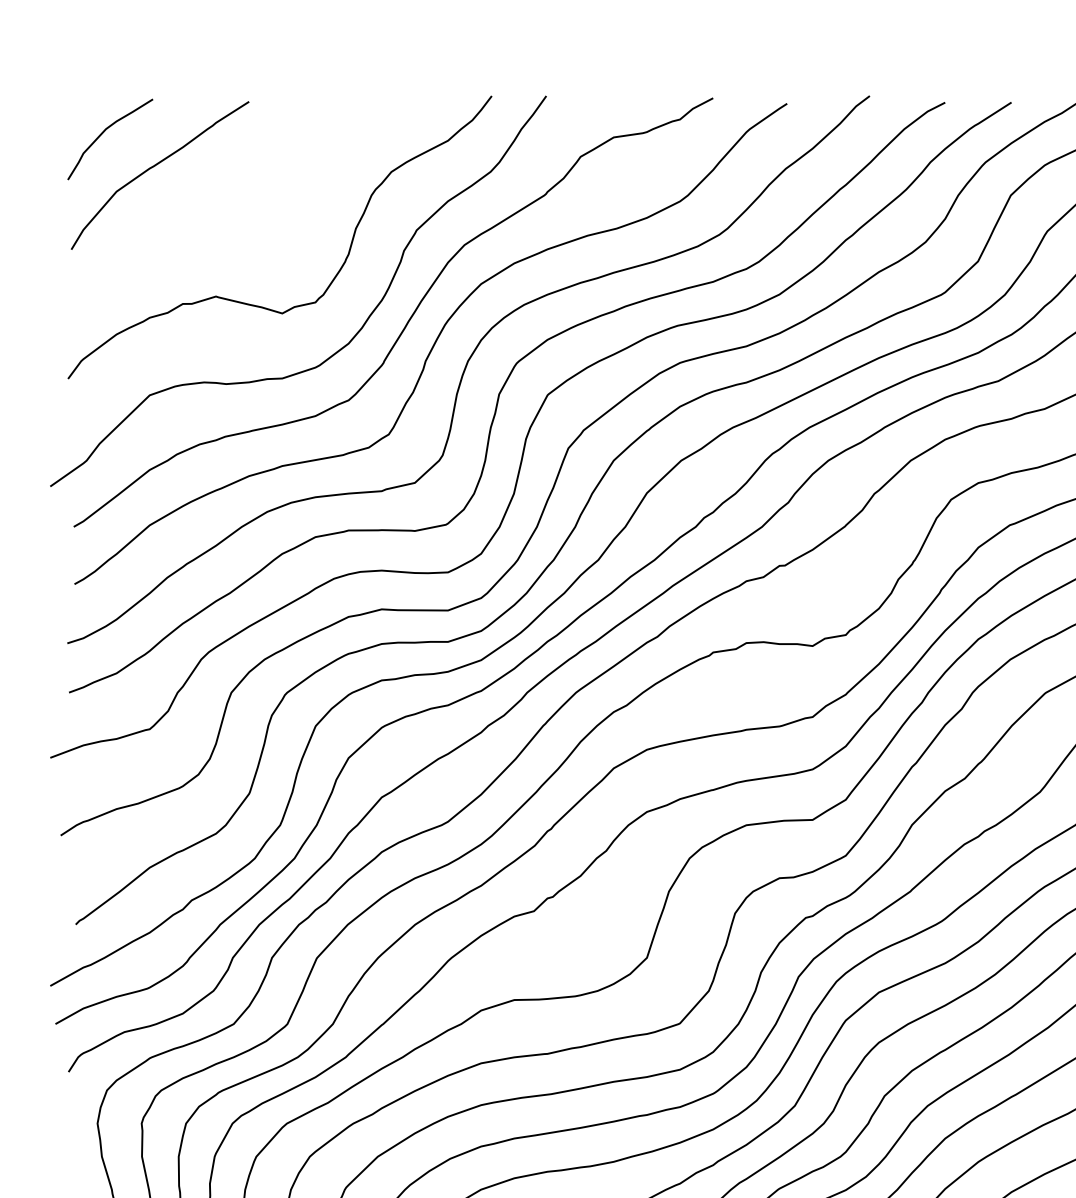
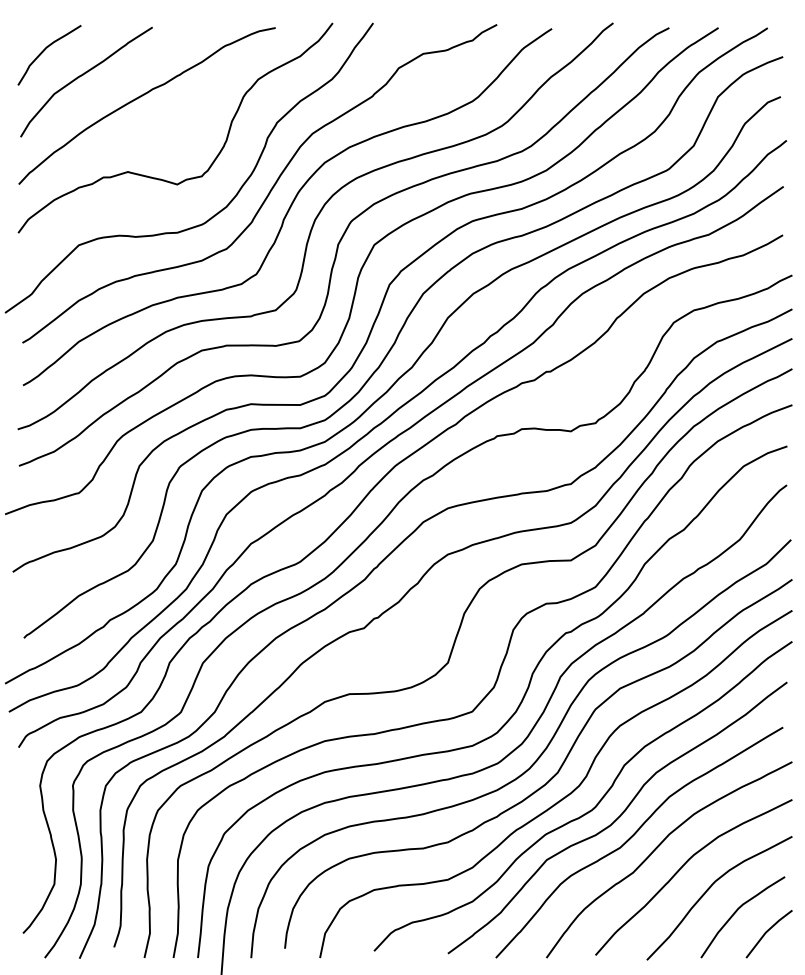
curve: (235, 194) -> (142, 96), added

